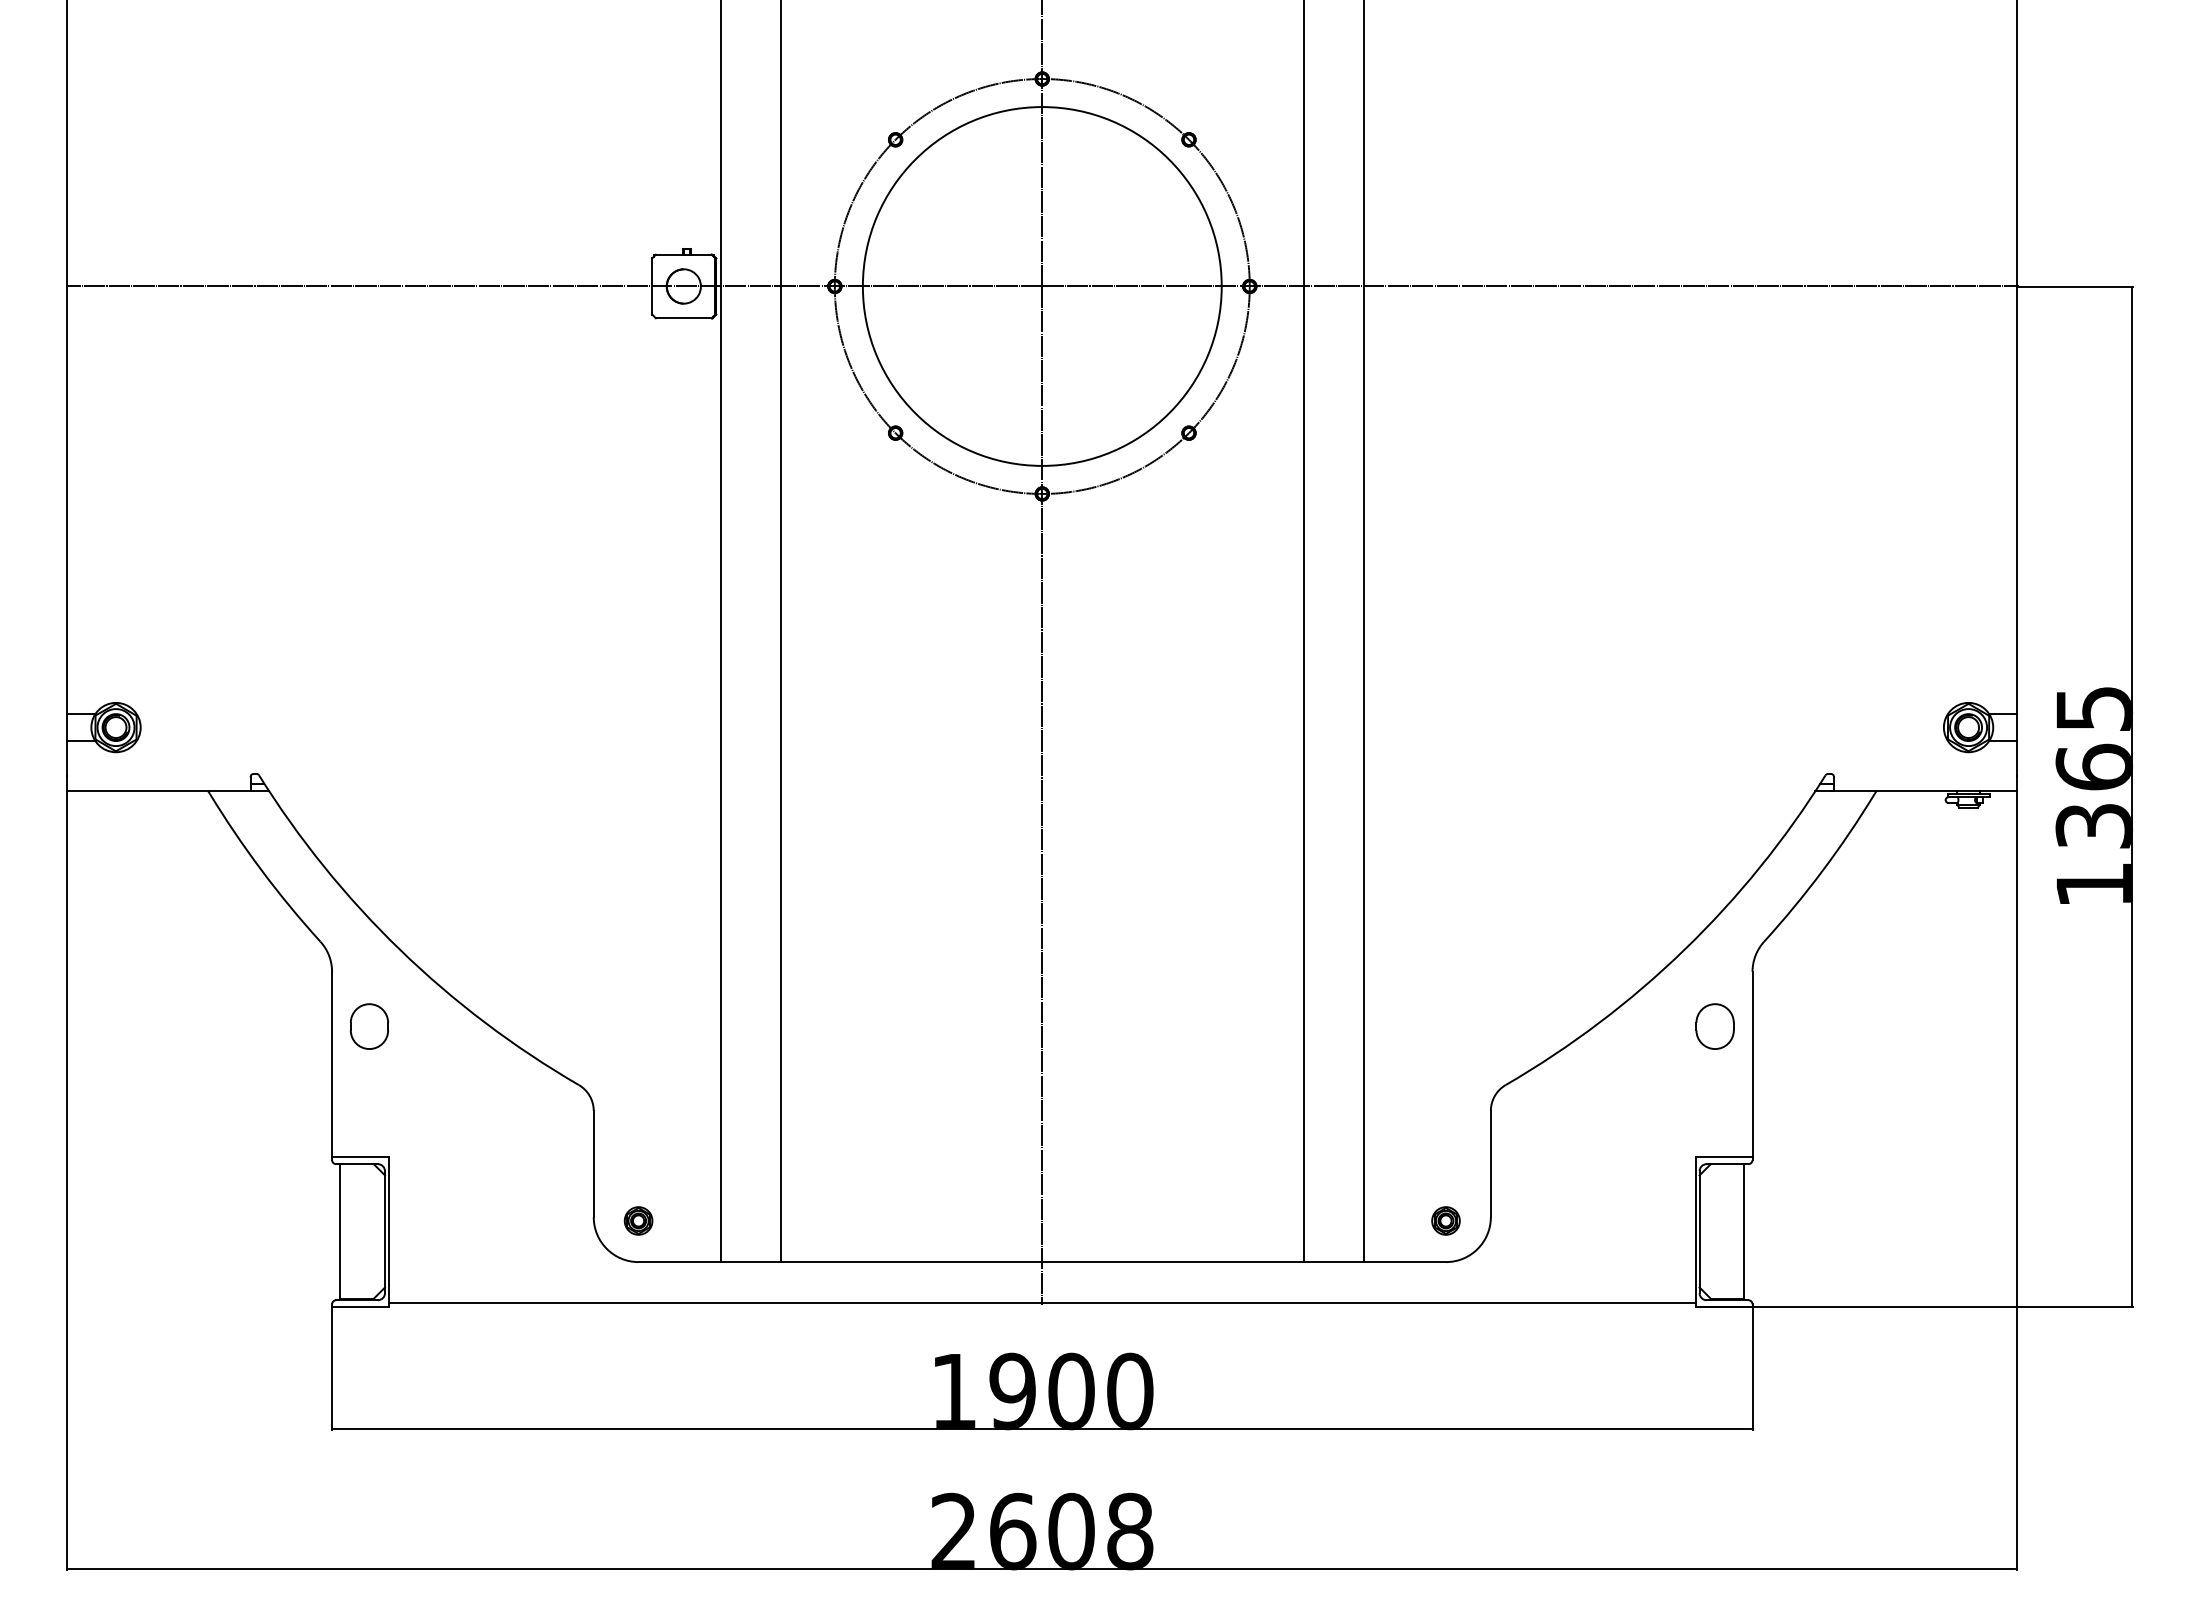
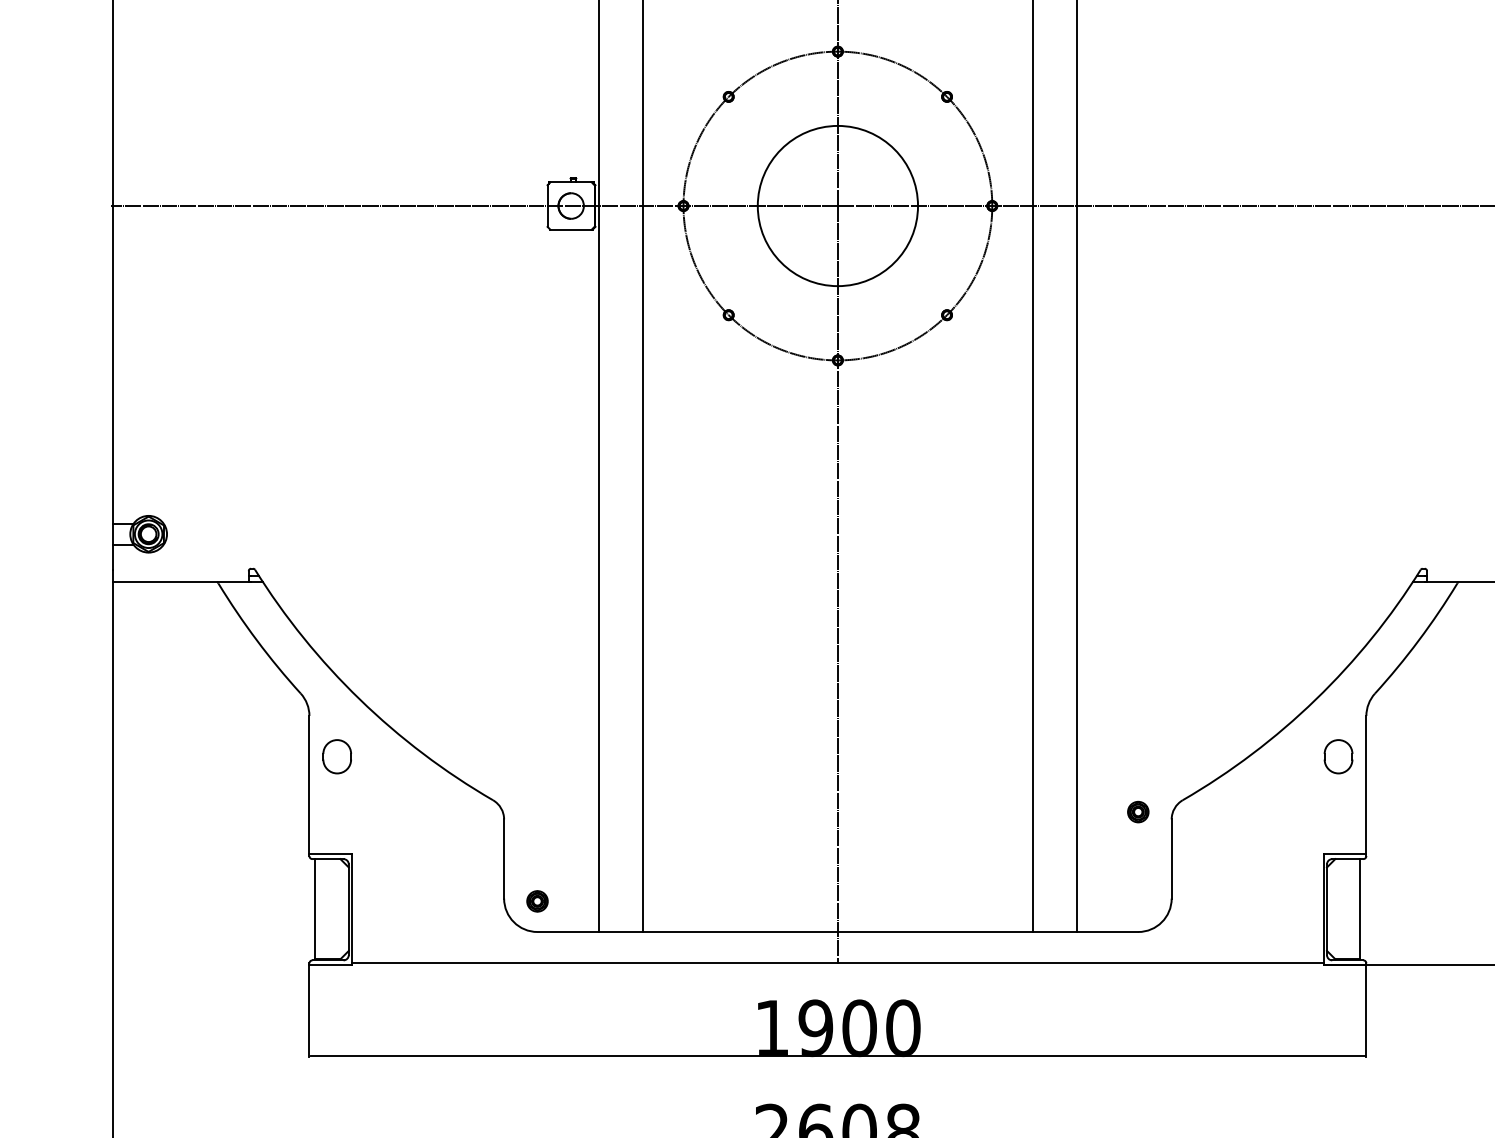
circle: (1041, 286) -> (837, 206), size x0.6
part: (1445, 1220) -> (1137, 811), moved

